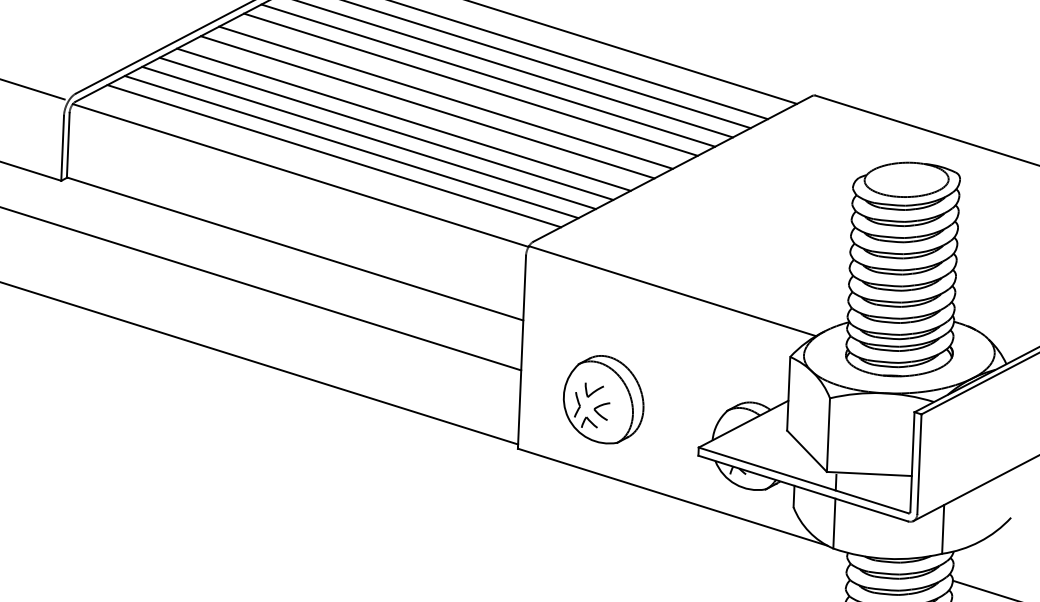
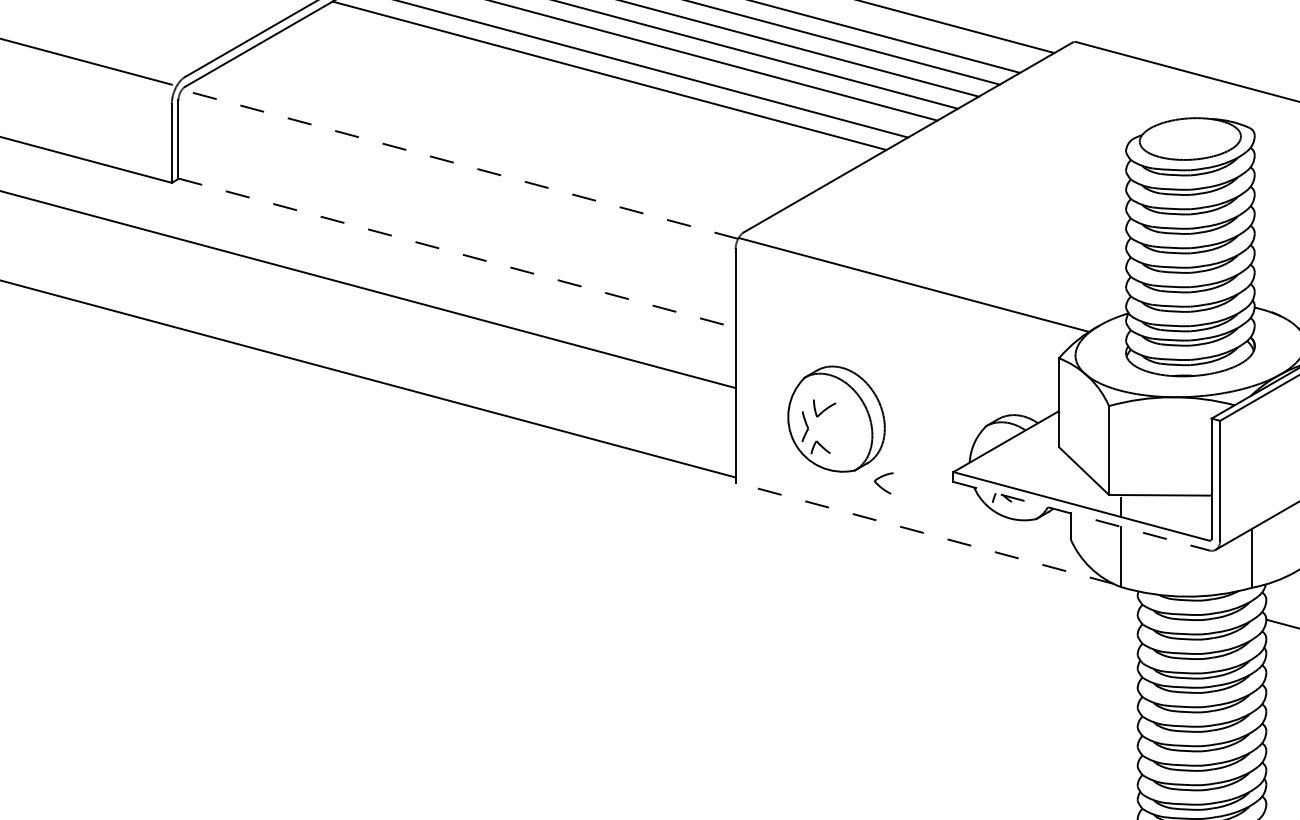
line: (403, 119) -> (581, 91), removed
line: (386, 128) -> (560, 103), removed
line: (369, 137) -> (540, 115), removed
line: (351, 147) -> (519, 127), removed
line: (334, 156) -> (499, 139), removed
line: (301, 175) -> (460, 164), solid -> dashed
line: (295, 249) -> (457, 253), solid -> dashed
part: (601, 411) -> (883, 483), moved
line: (803, 488) -> (1081, 516), solid -> dashed
line: (672, 497) -> (924, 533), solid -> dashed

